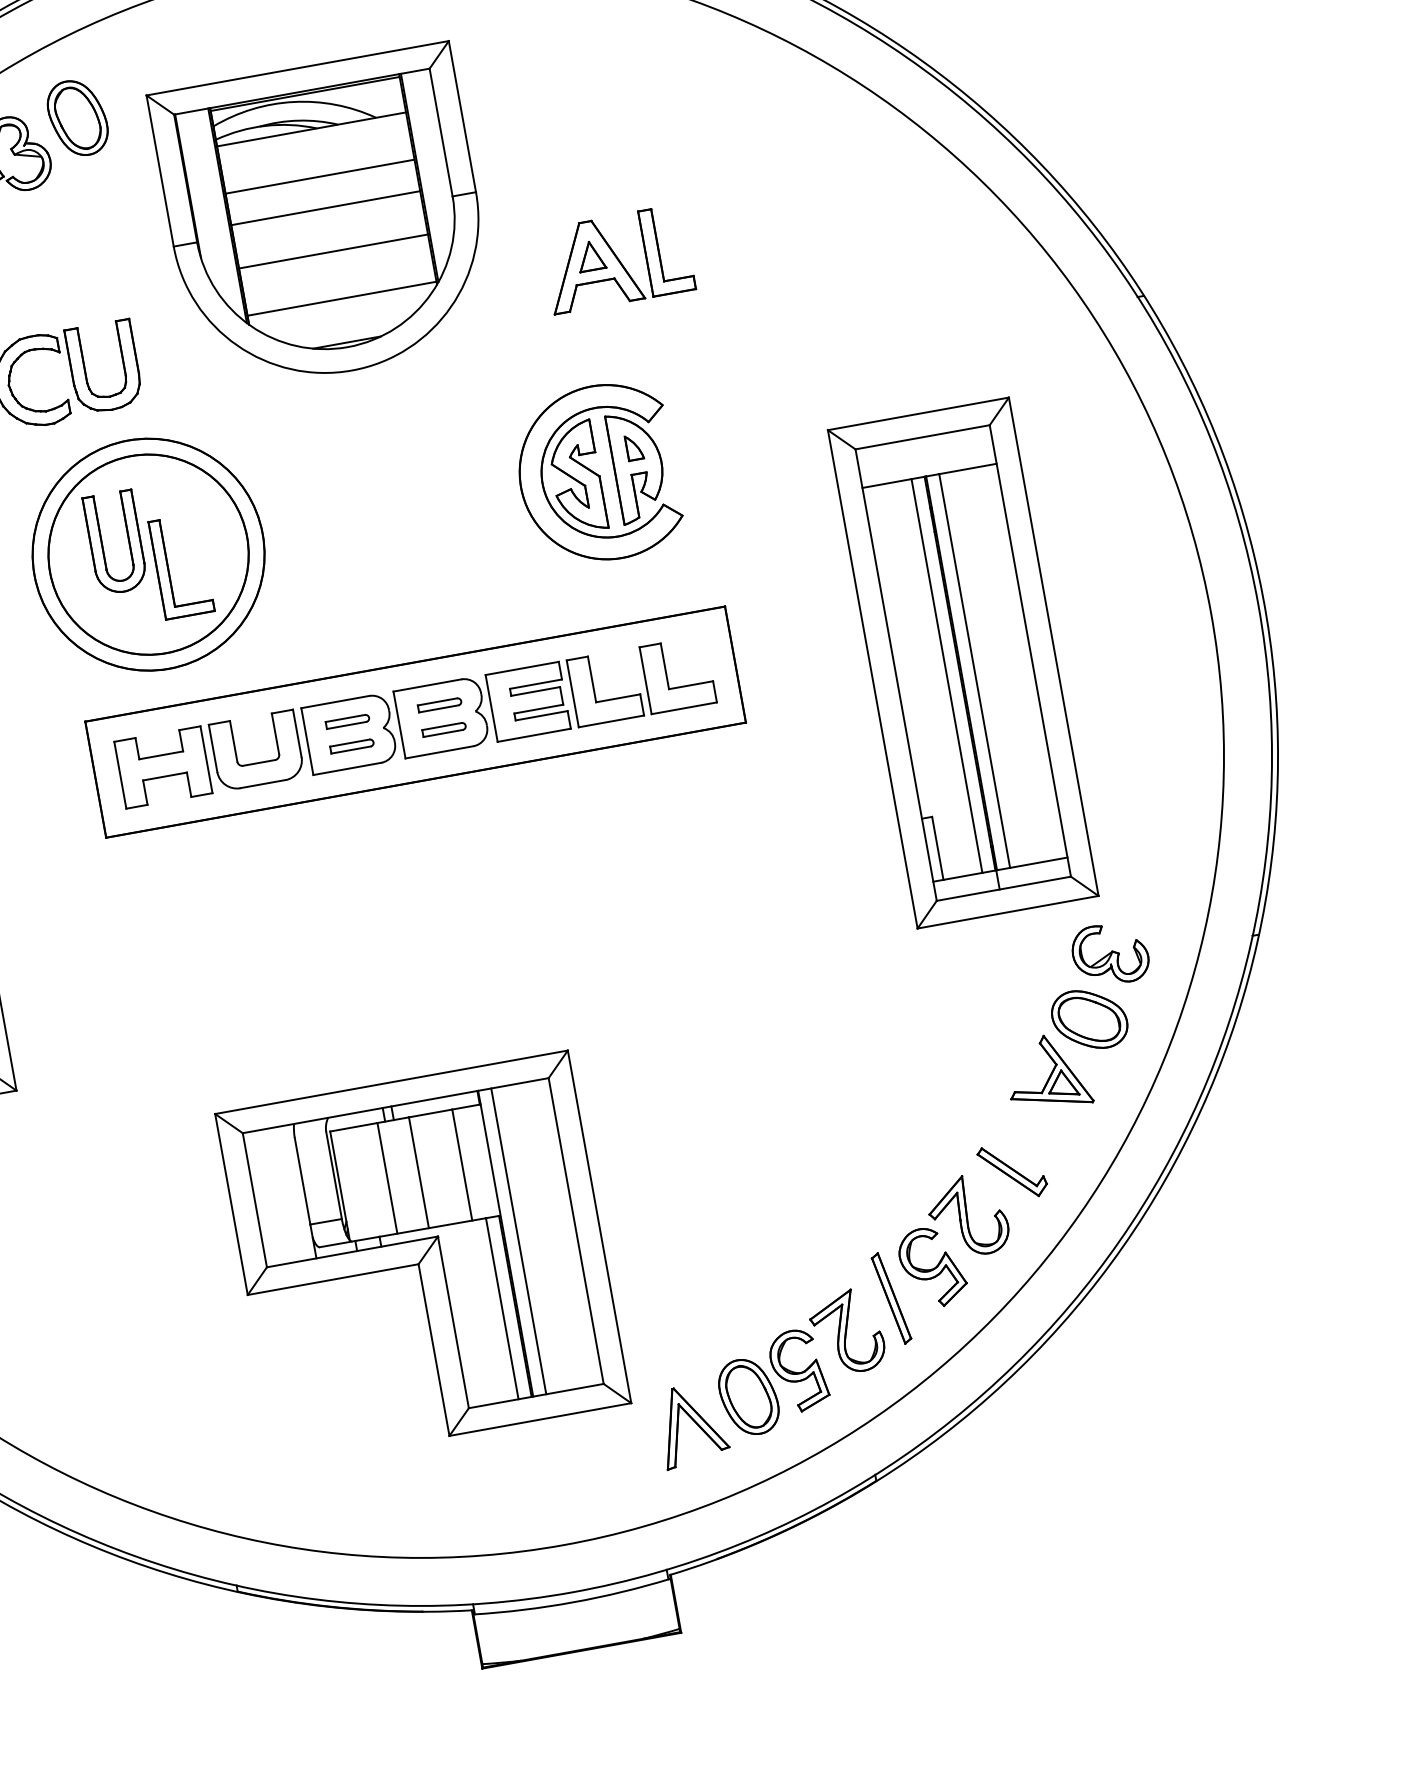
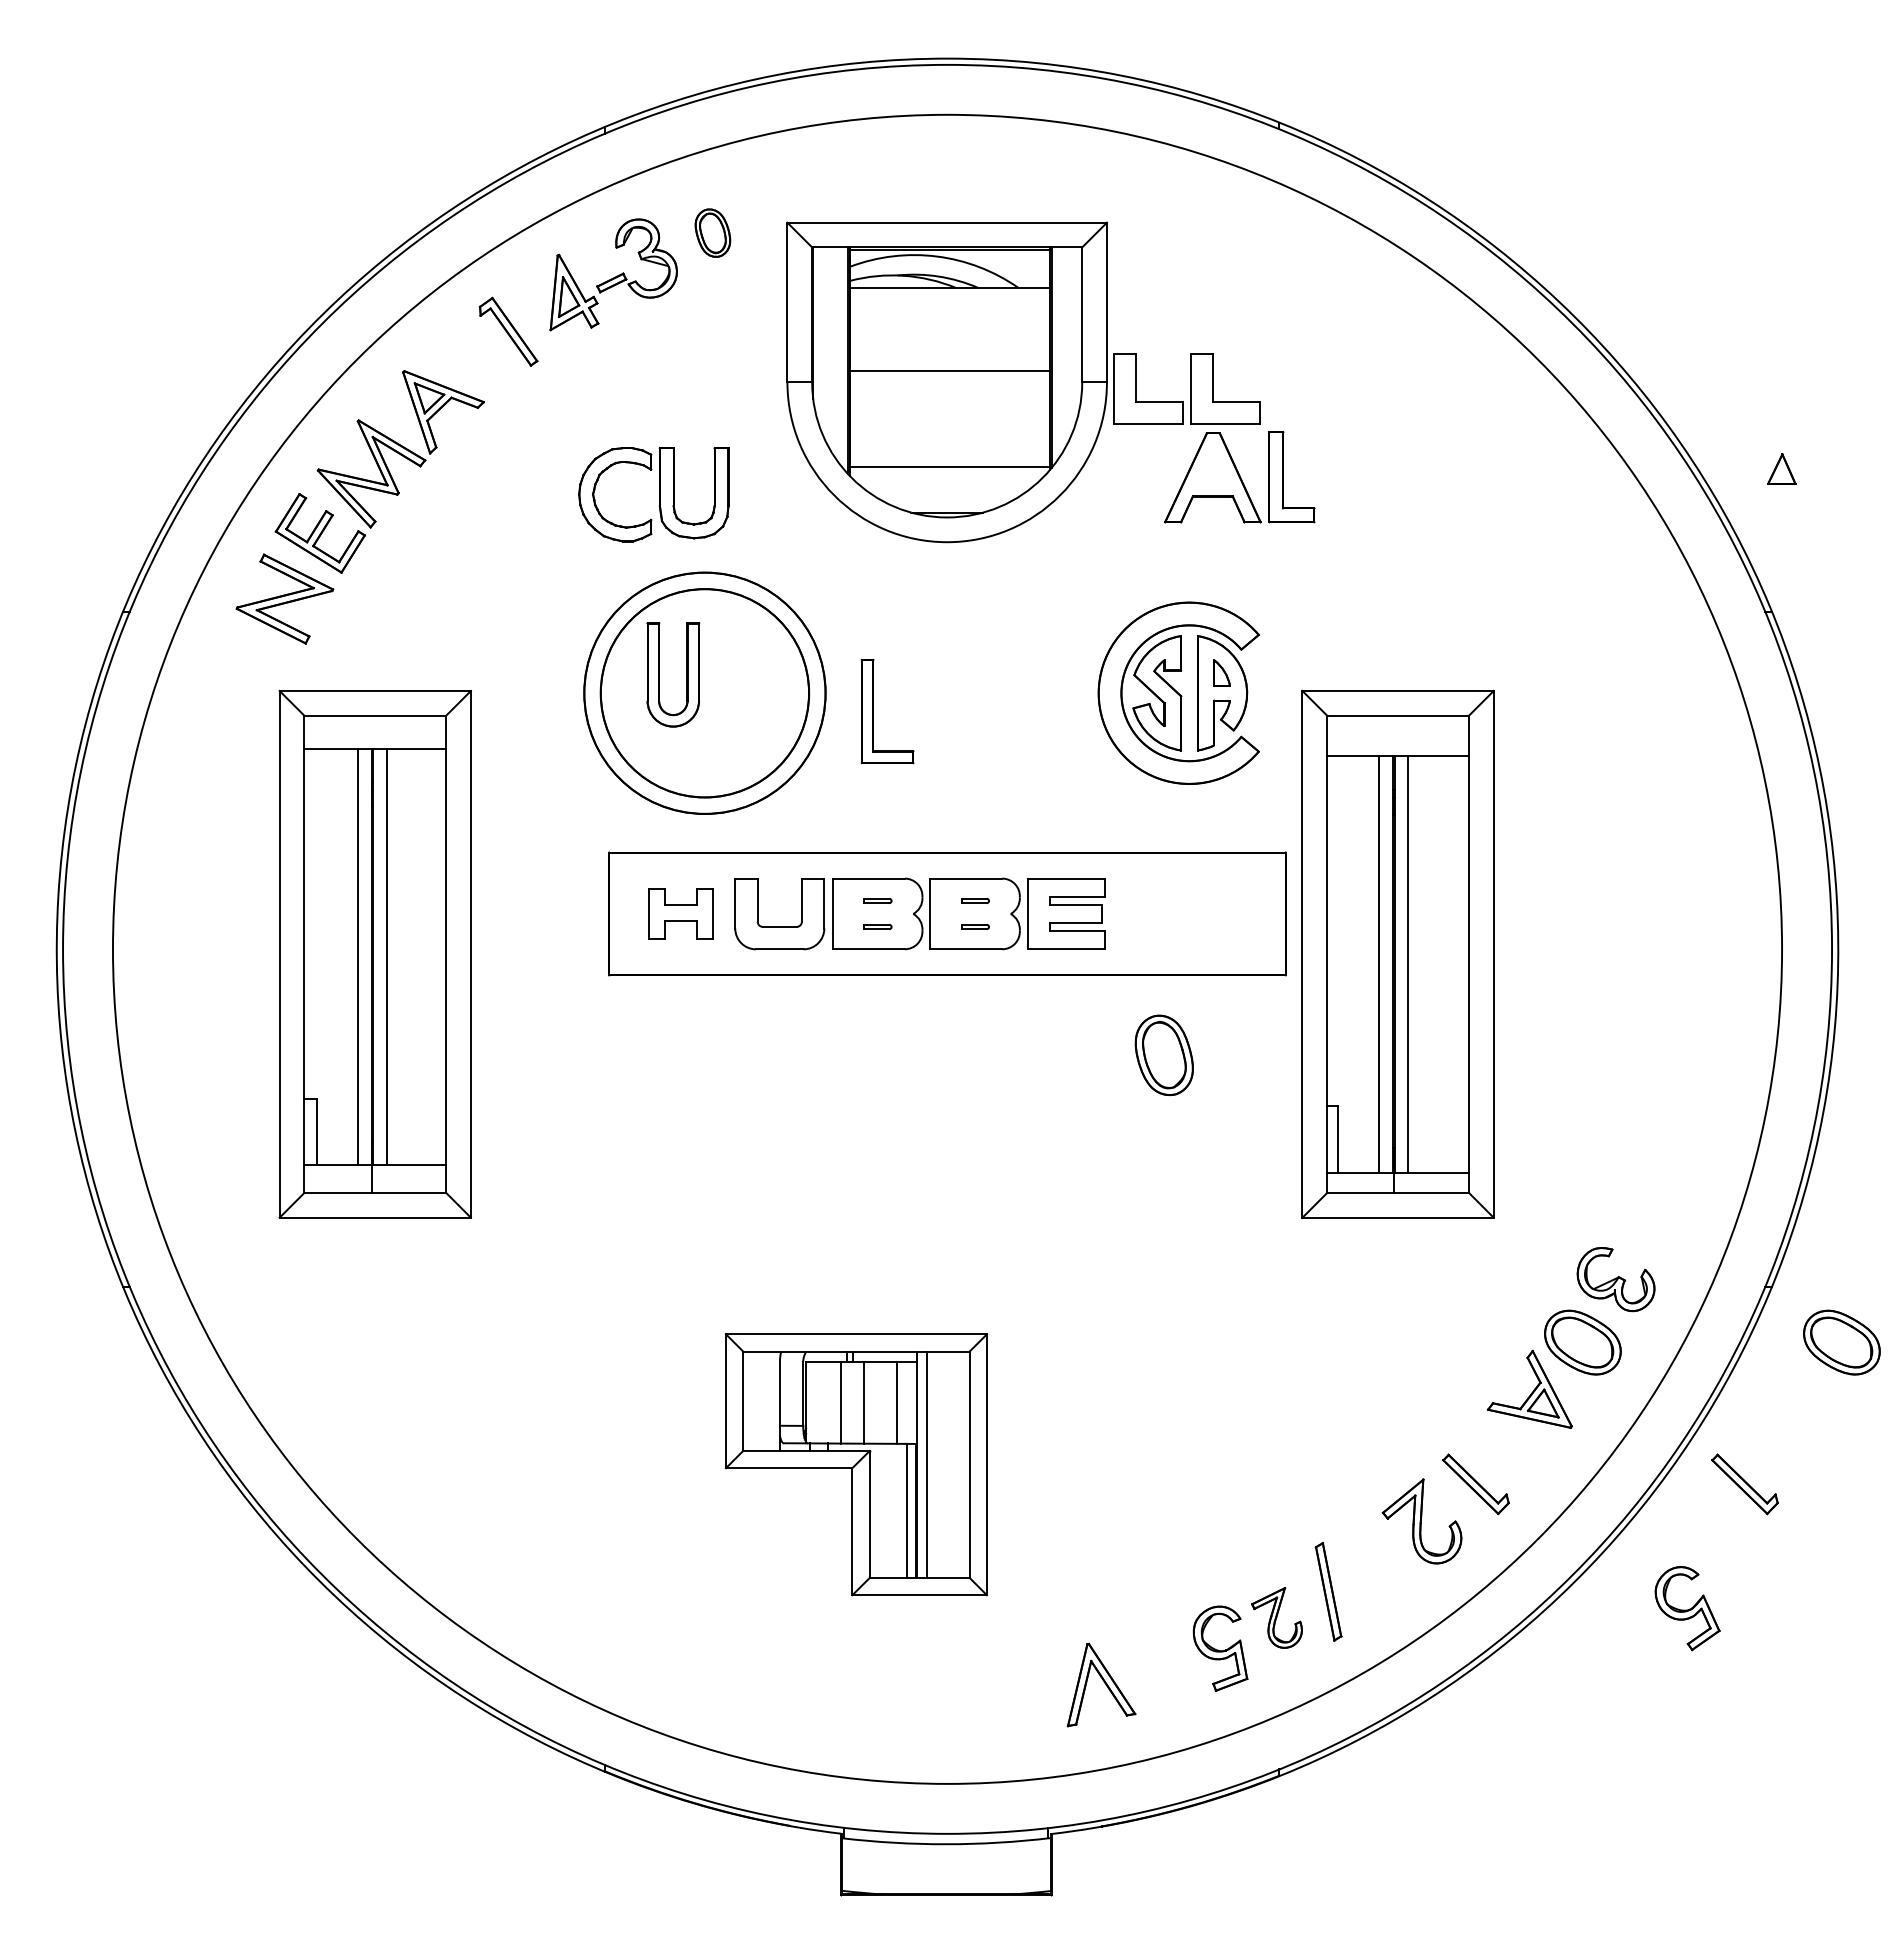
part: (77, 117) -> (712, 232), size x0.6
line: (320, 176) -> (950, 337), removed
line: (333, 251) -> (950, 416), removed
part: (590, 255) -> (1781, 468), moved
part: (168, 568) -> (873, 711), moved
part: (962, 662) -> (1397, 953), moved
part: (641, 681) -> (1186, 388), moved
part: (439, 704) -> (975, 900), size x0.6
part: (347, 721) -> (877, 900), size x0.6
part: (444, 729) -> (975, 926), size x0.6
part: (351, 745) -> (877, 926), size x0.6
part: (162, 767) -> (680, 913), size x0.7
part: (1334, 975) -> (1841, 1342), added
part: (1266, 1126) -> (1744, 1484), added
part: (423, 1258) -> (856, 1464), size x0.7
part: (932, 1267) -> (1687, 1608), moved
part: (846, 1331) -> (1276, 1617), size x0.7
part: (748, 1397) -> (1163, 1055), moved

